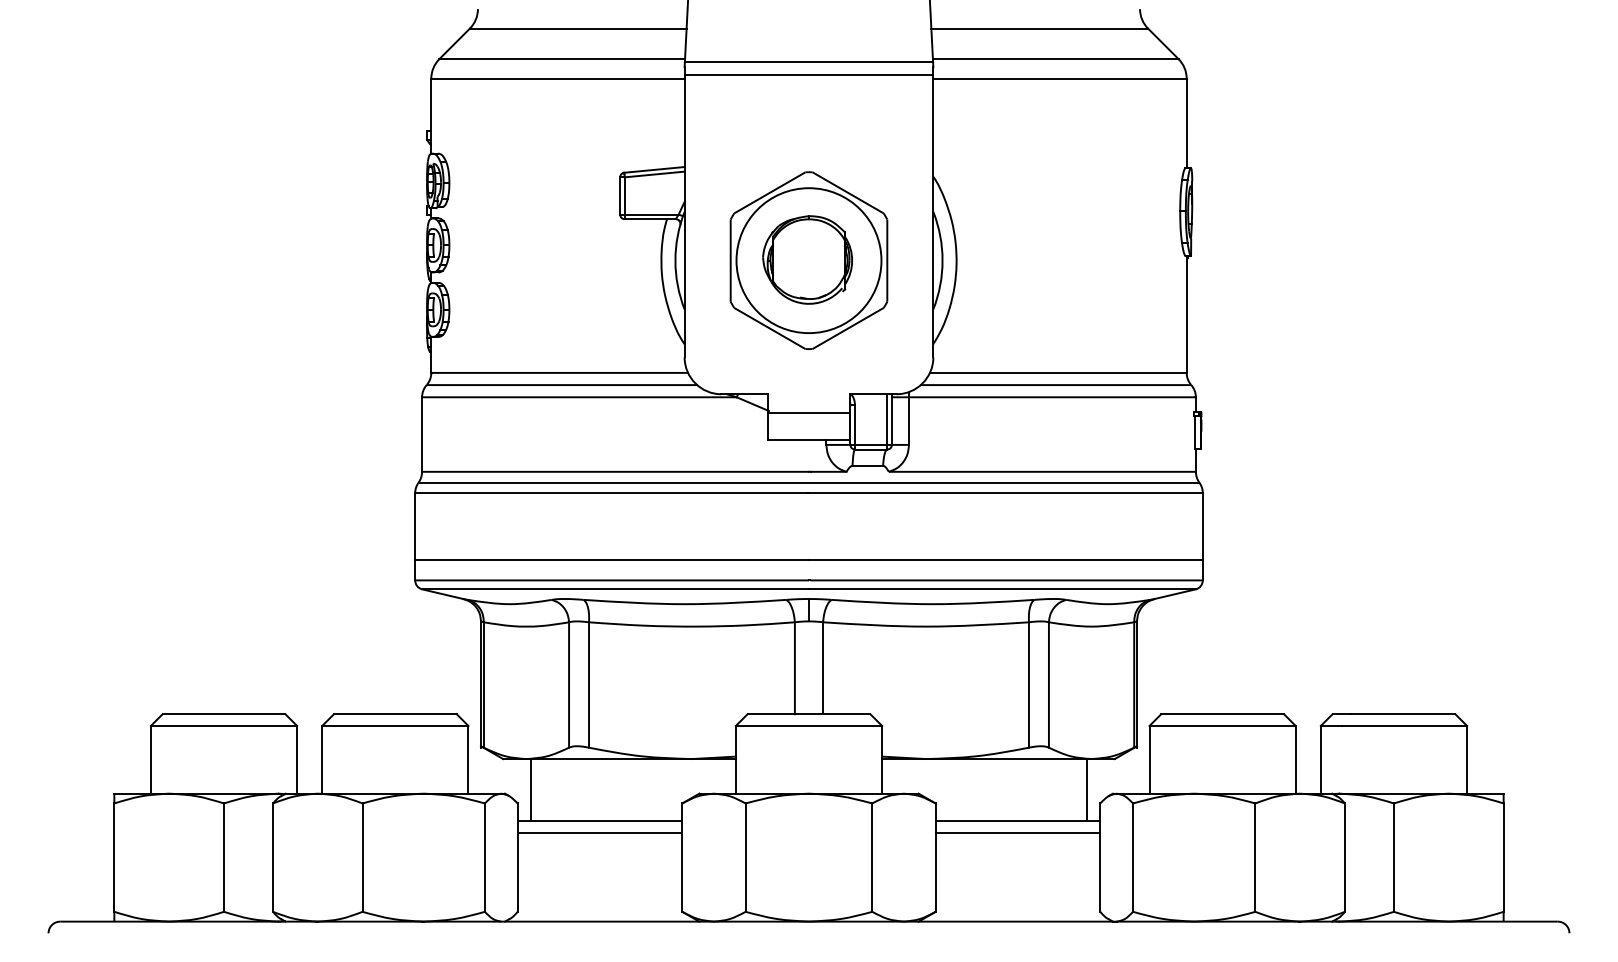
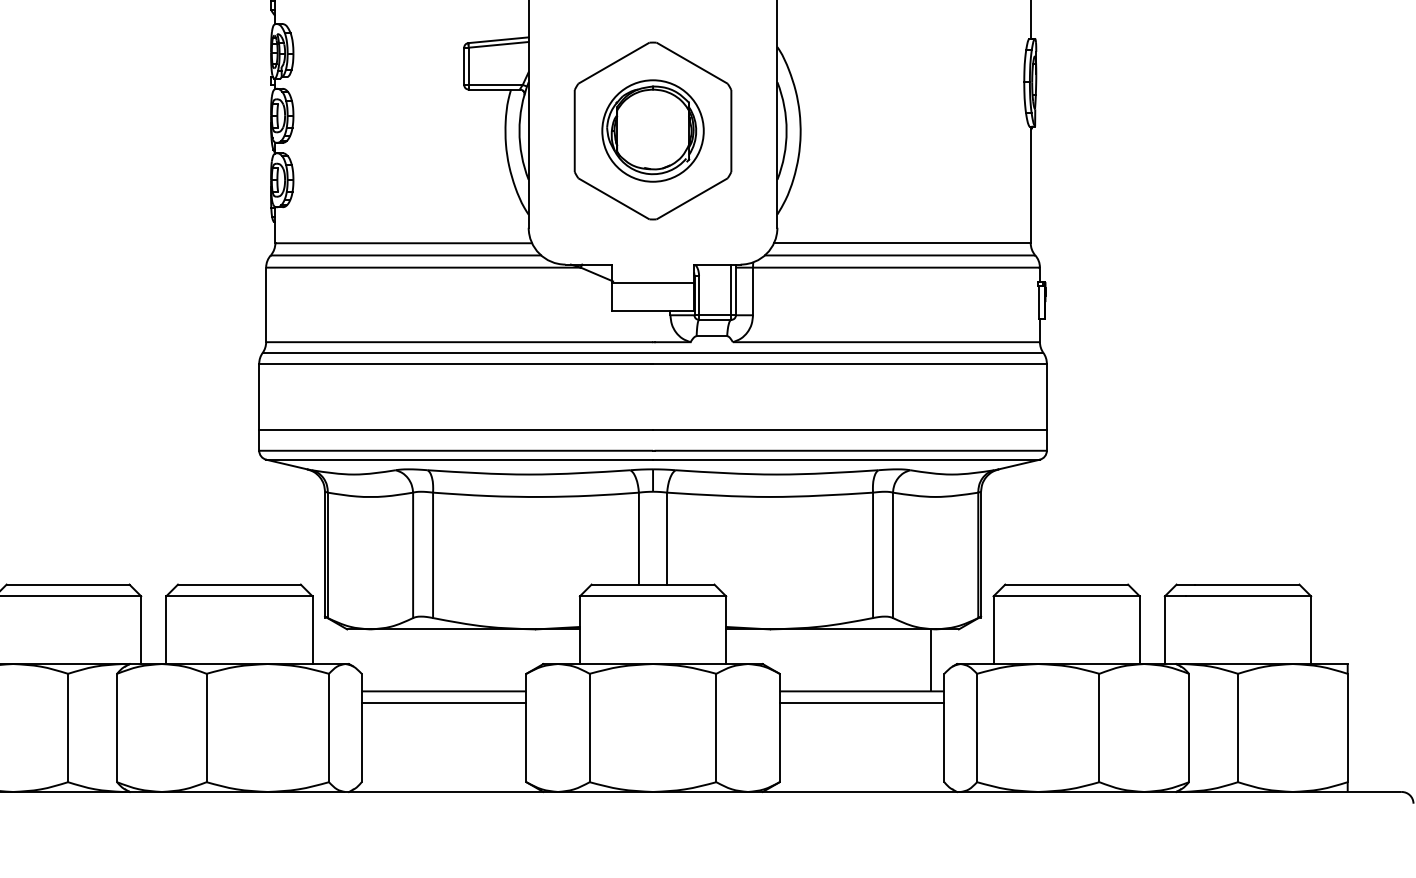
circle: (808, 260) -> (652, 130), size x0.7
line: (531, 790) -> (375, 660), removed

